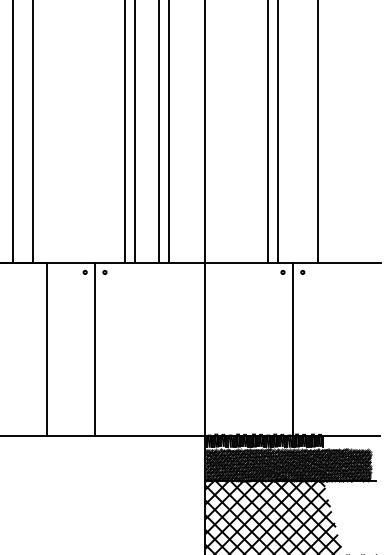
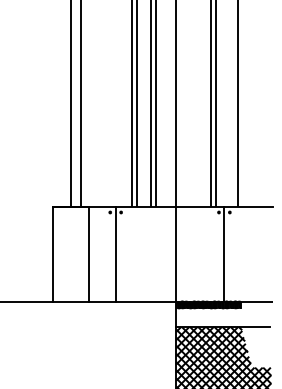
hatch: (287, 465) -> (221, 318), removed

